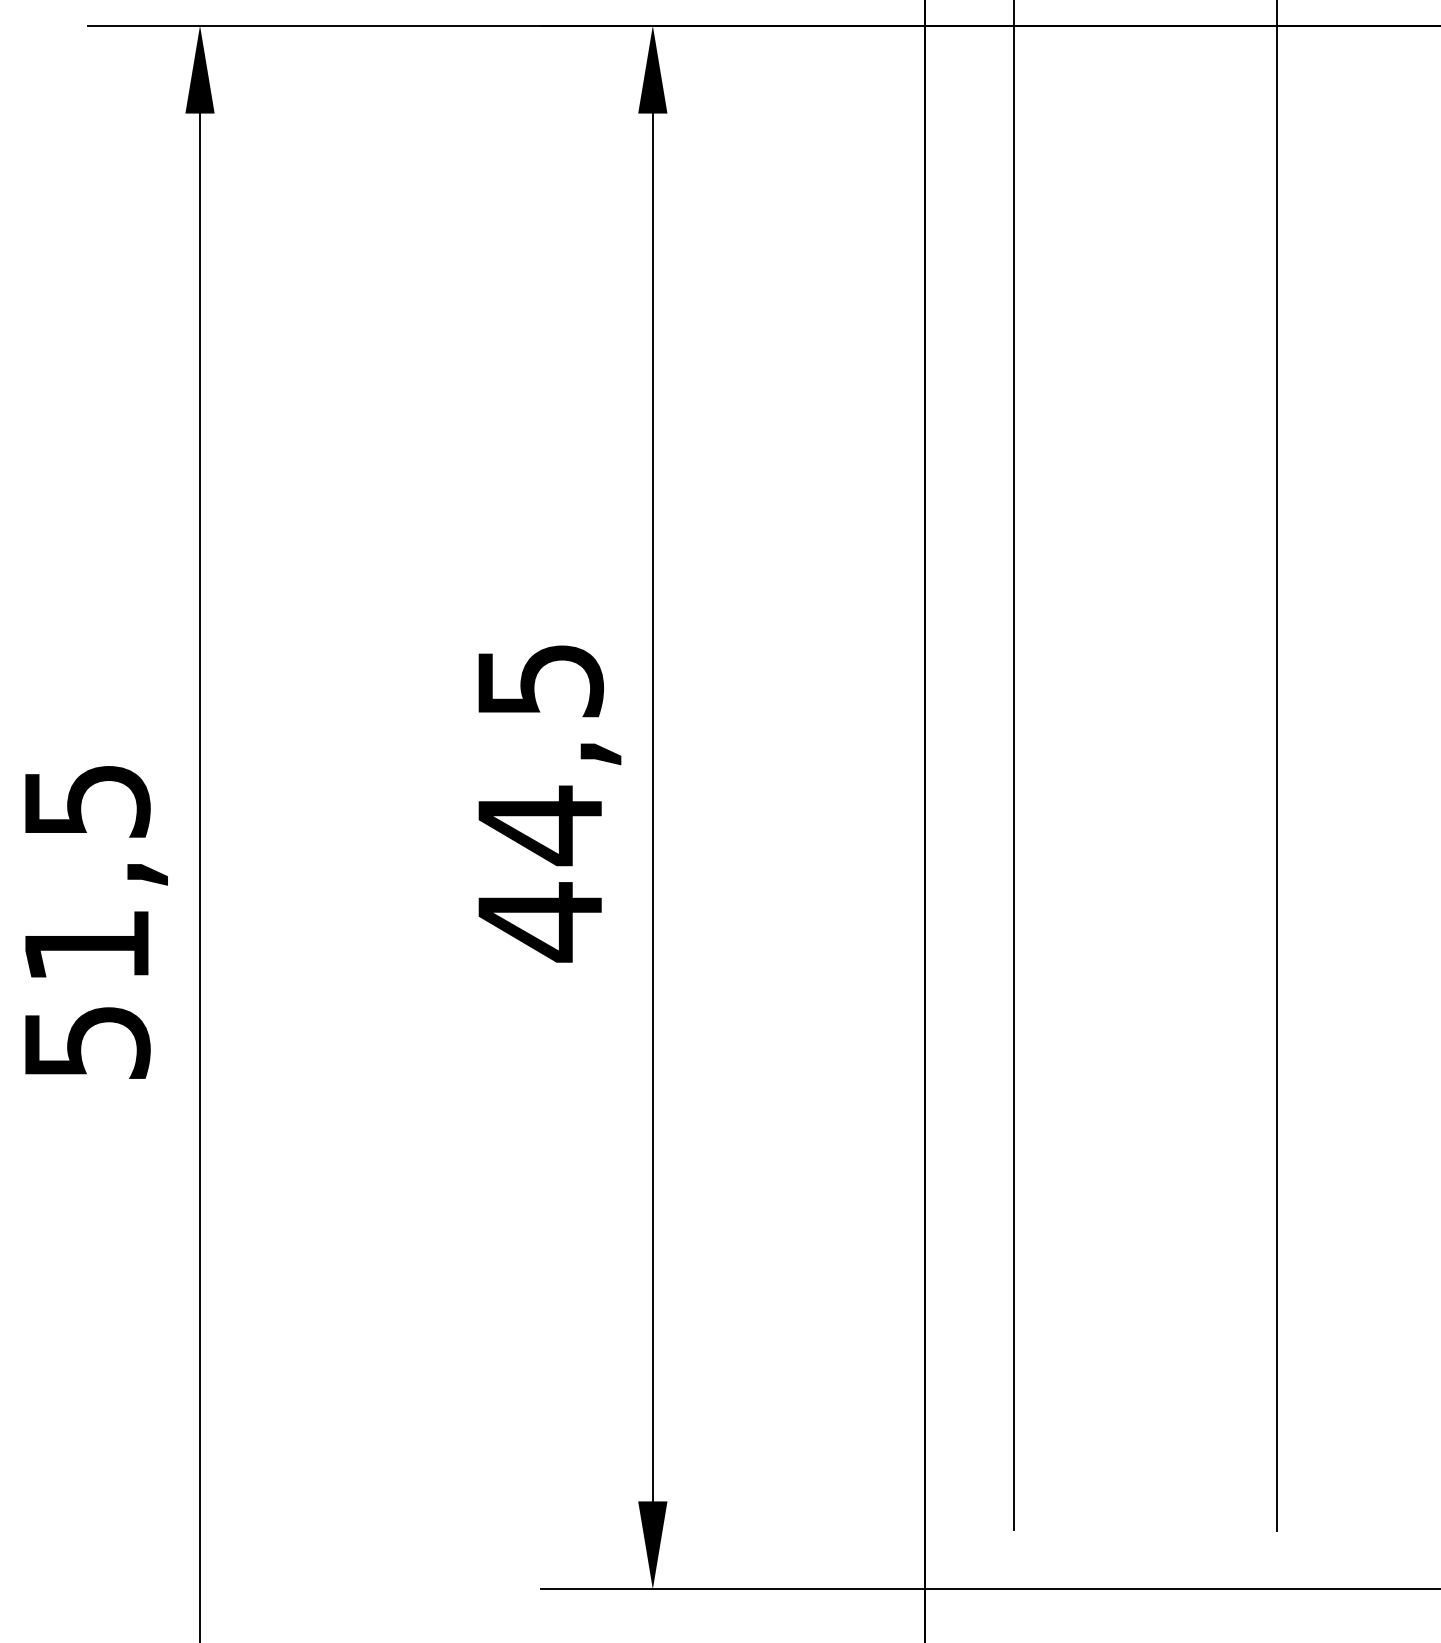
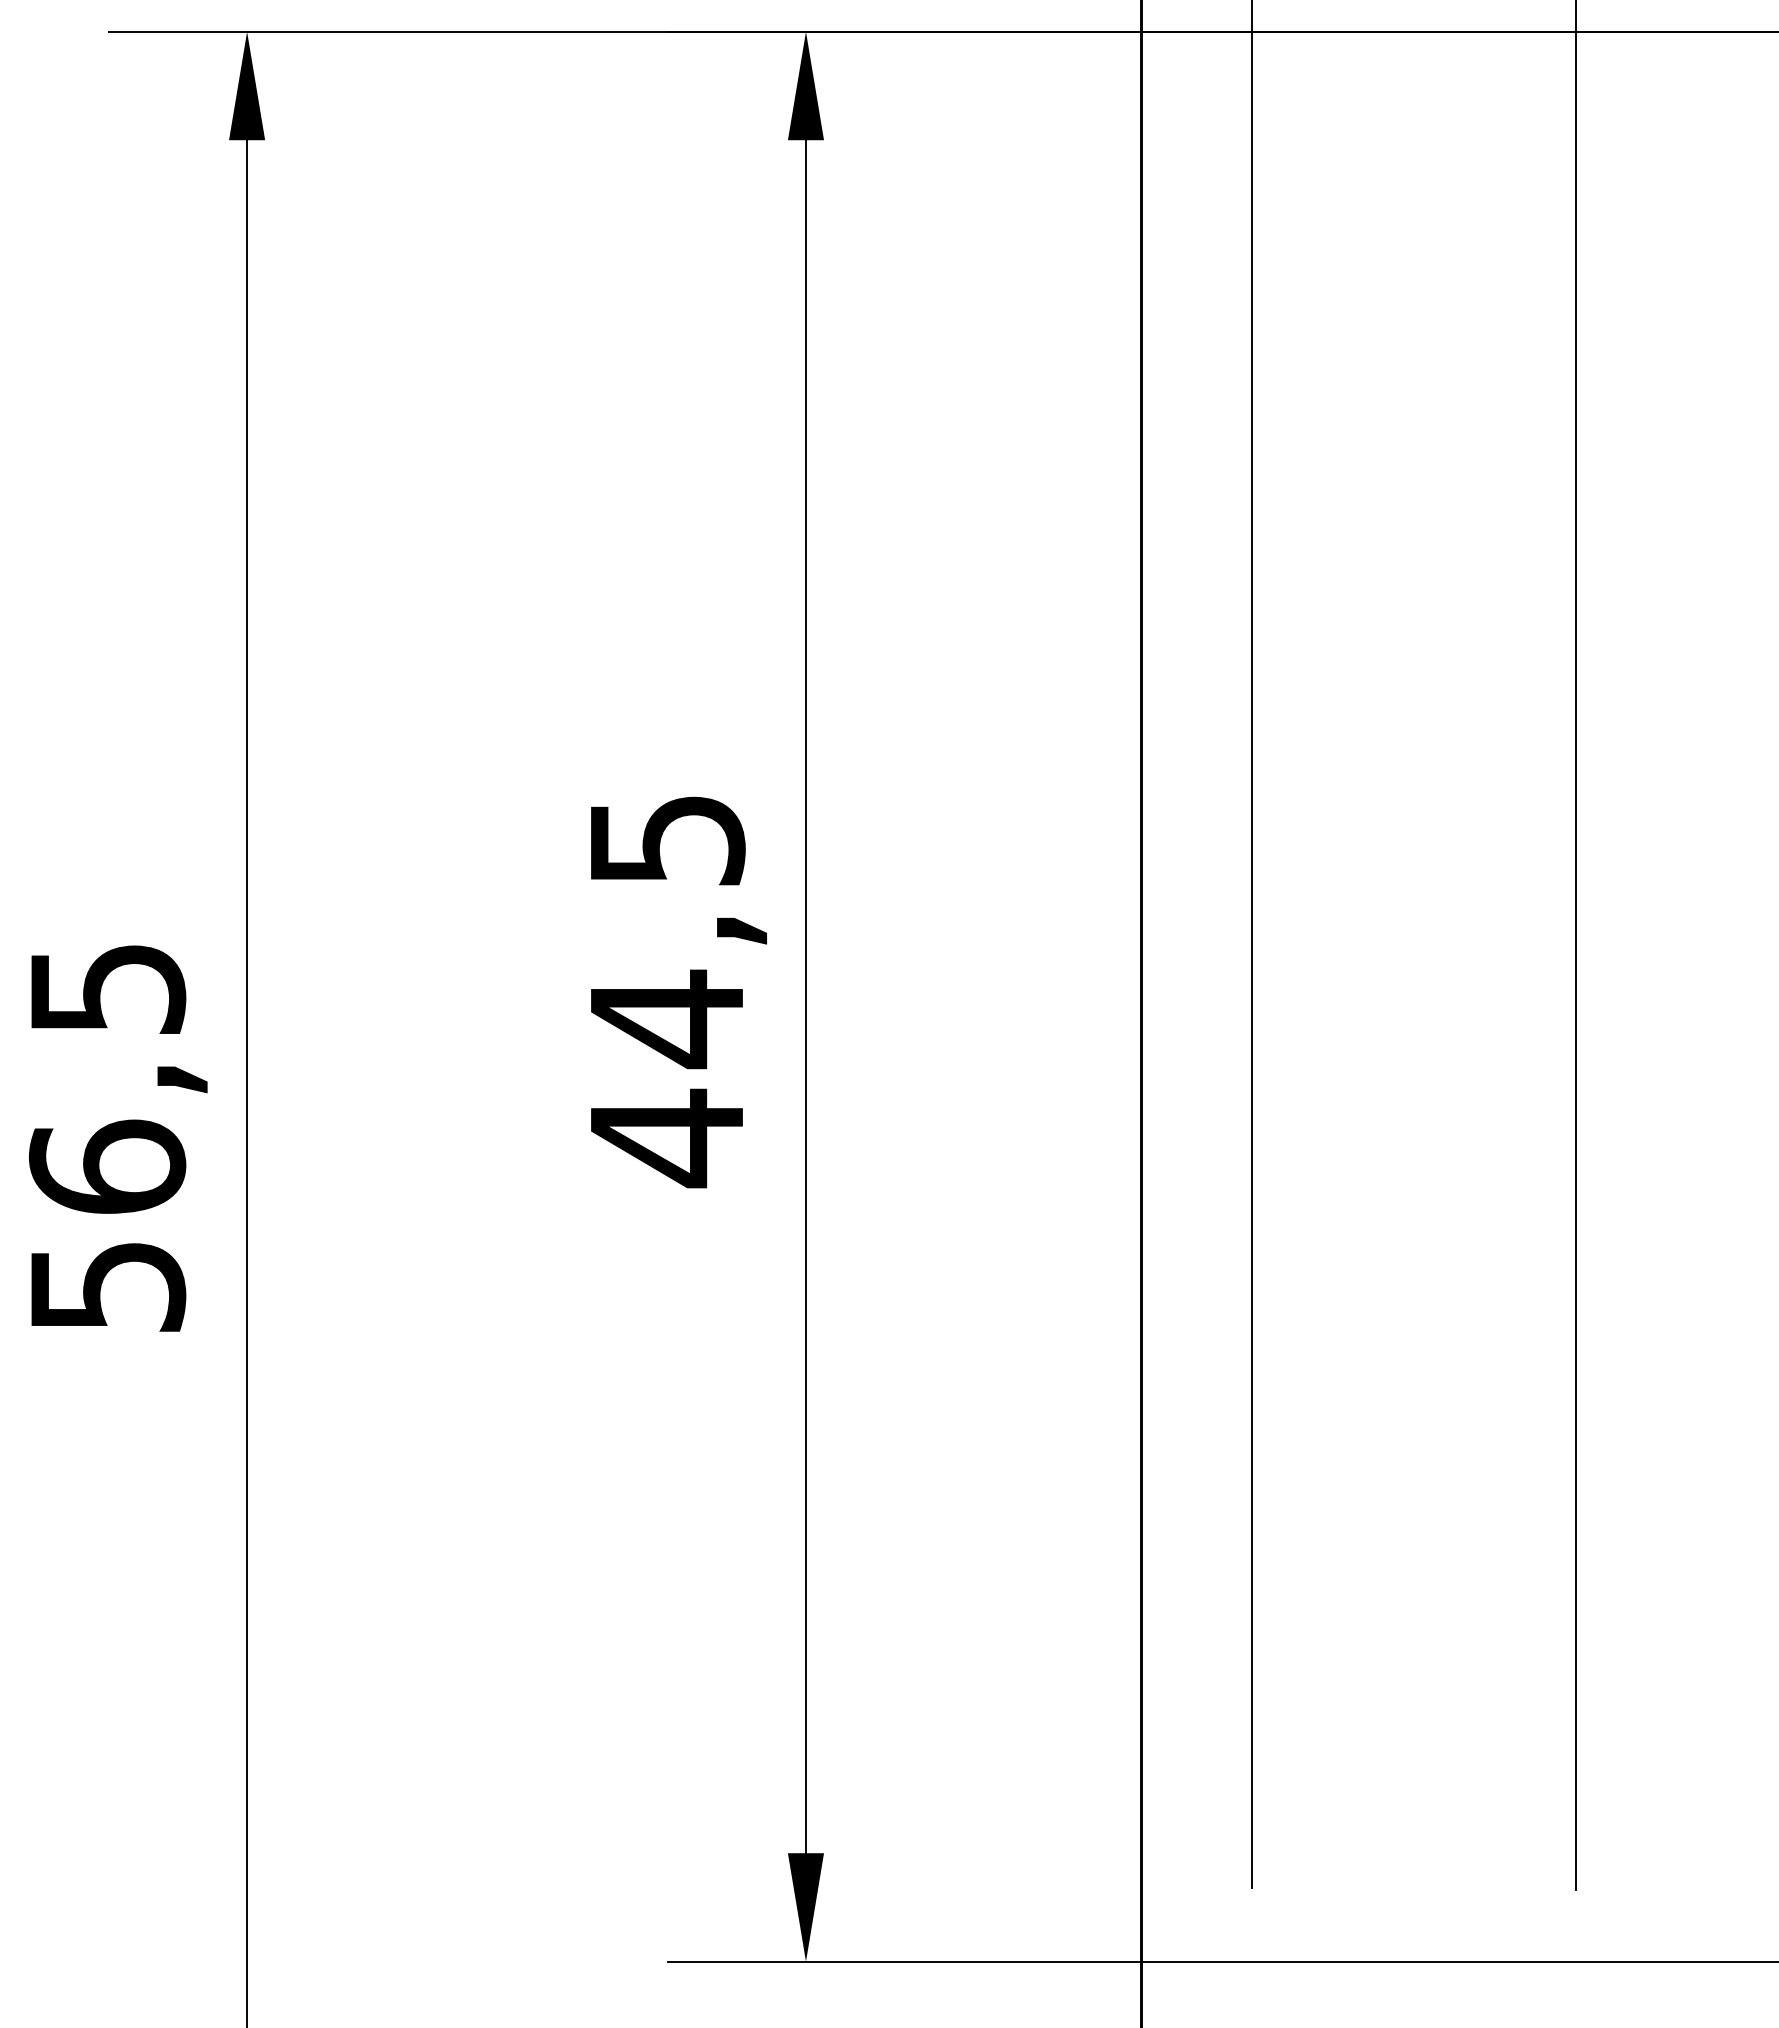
text: (86, 945) -> (107, 1166), 51,5 -> 56,5

